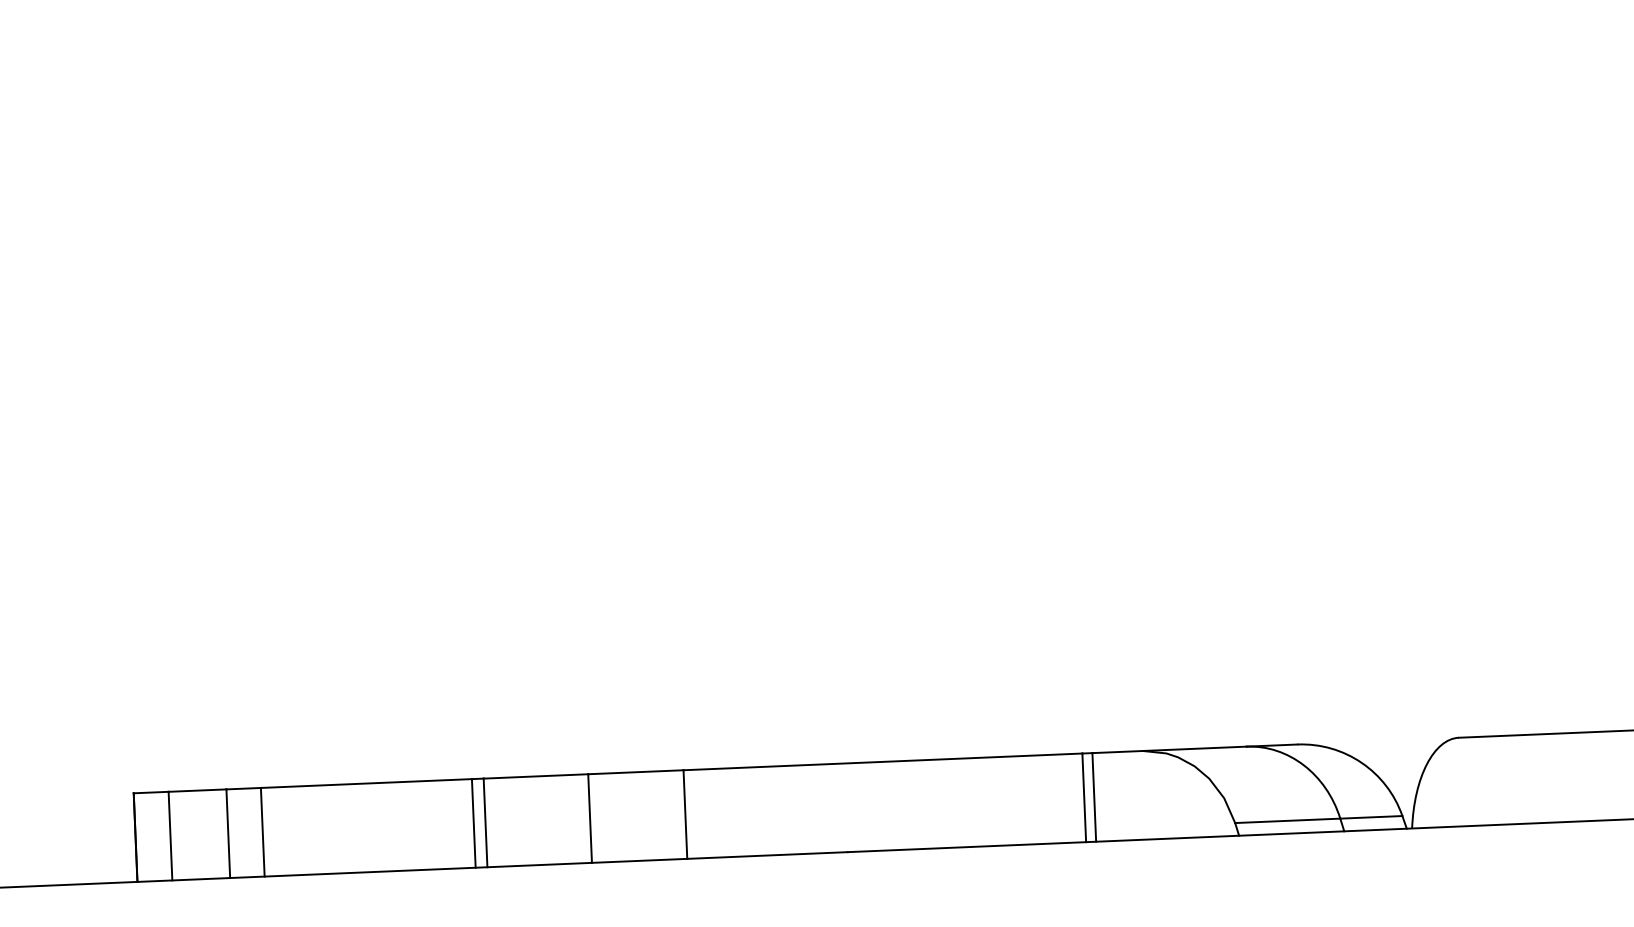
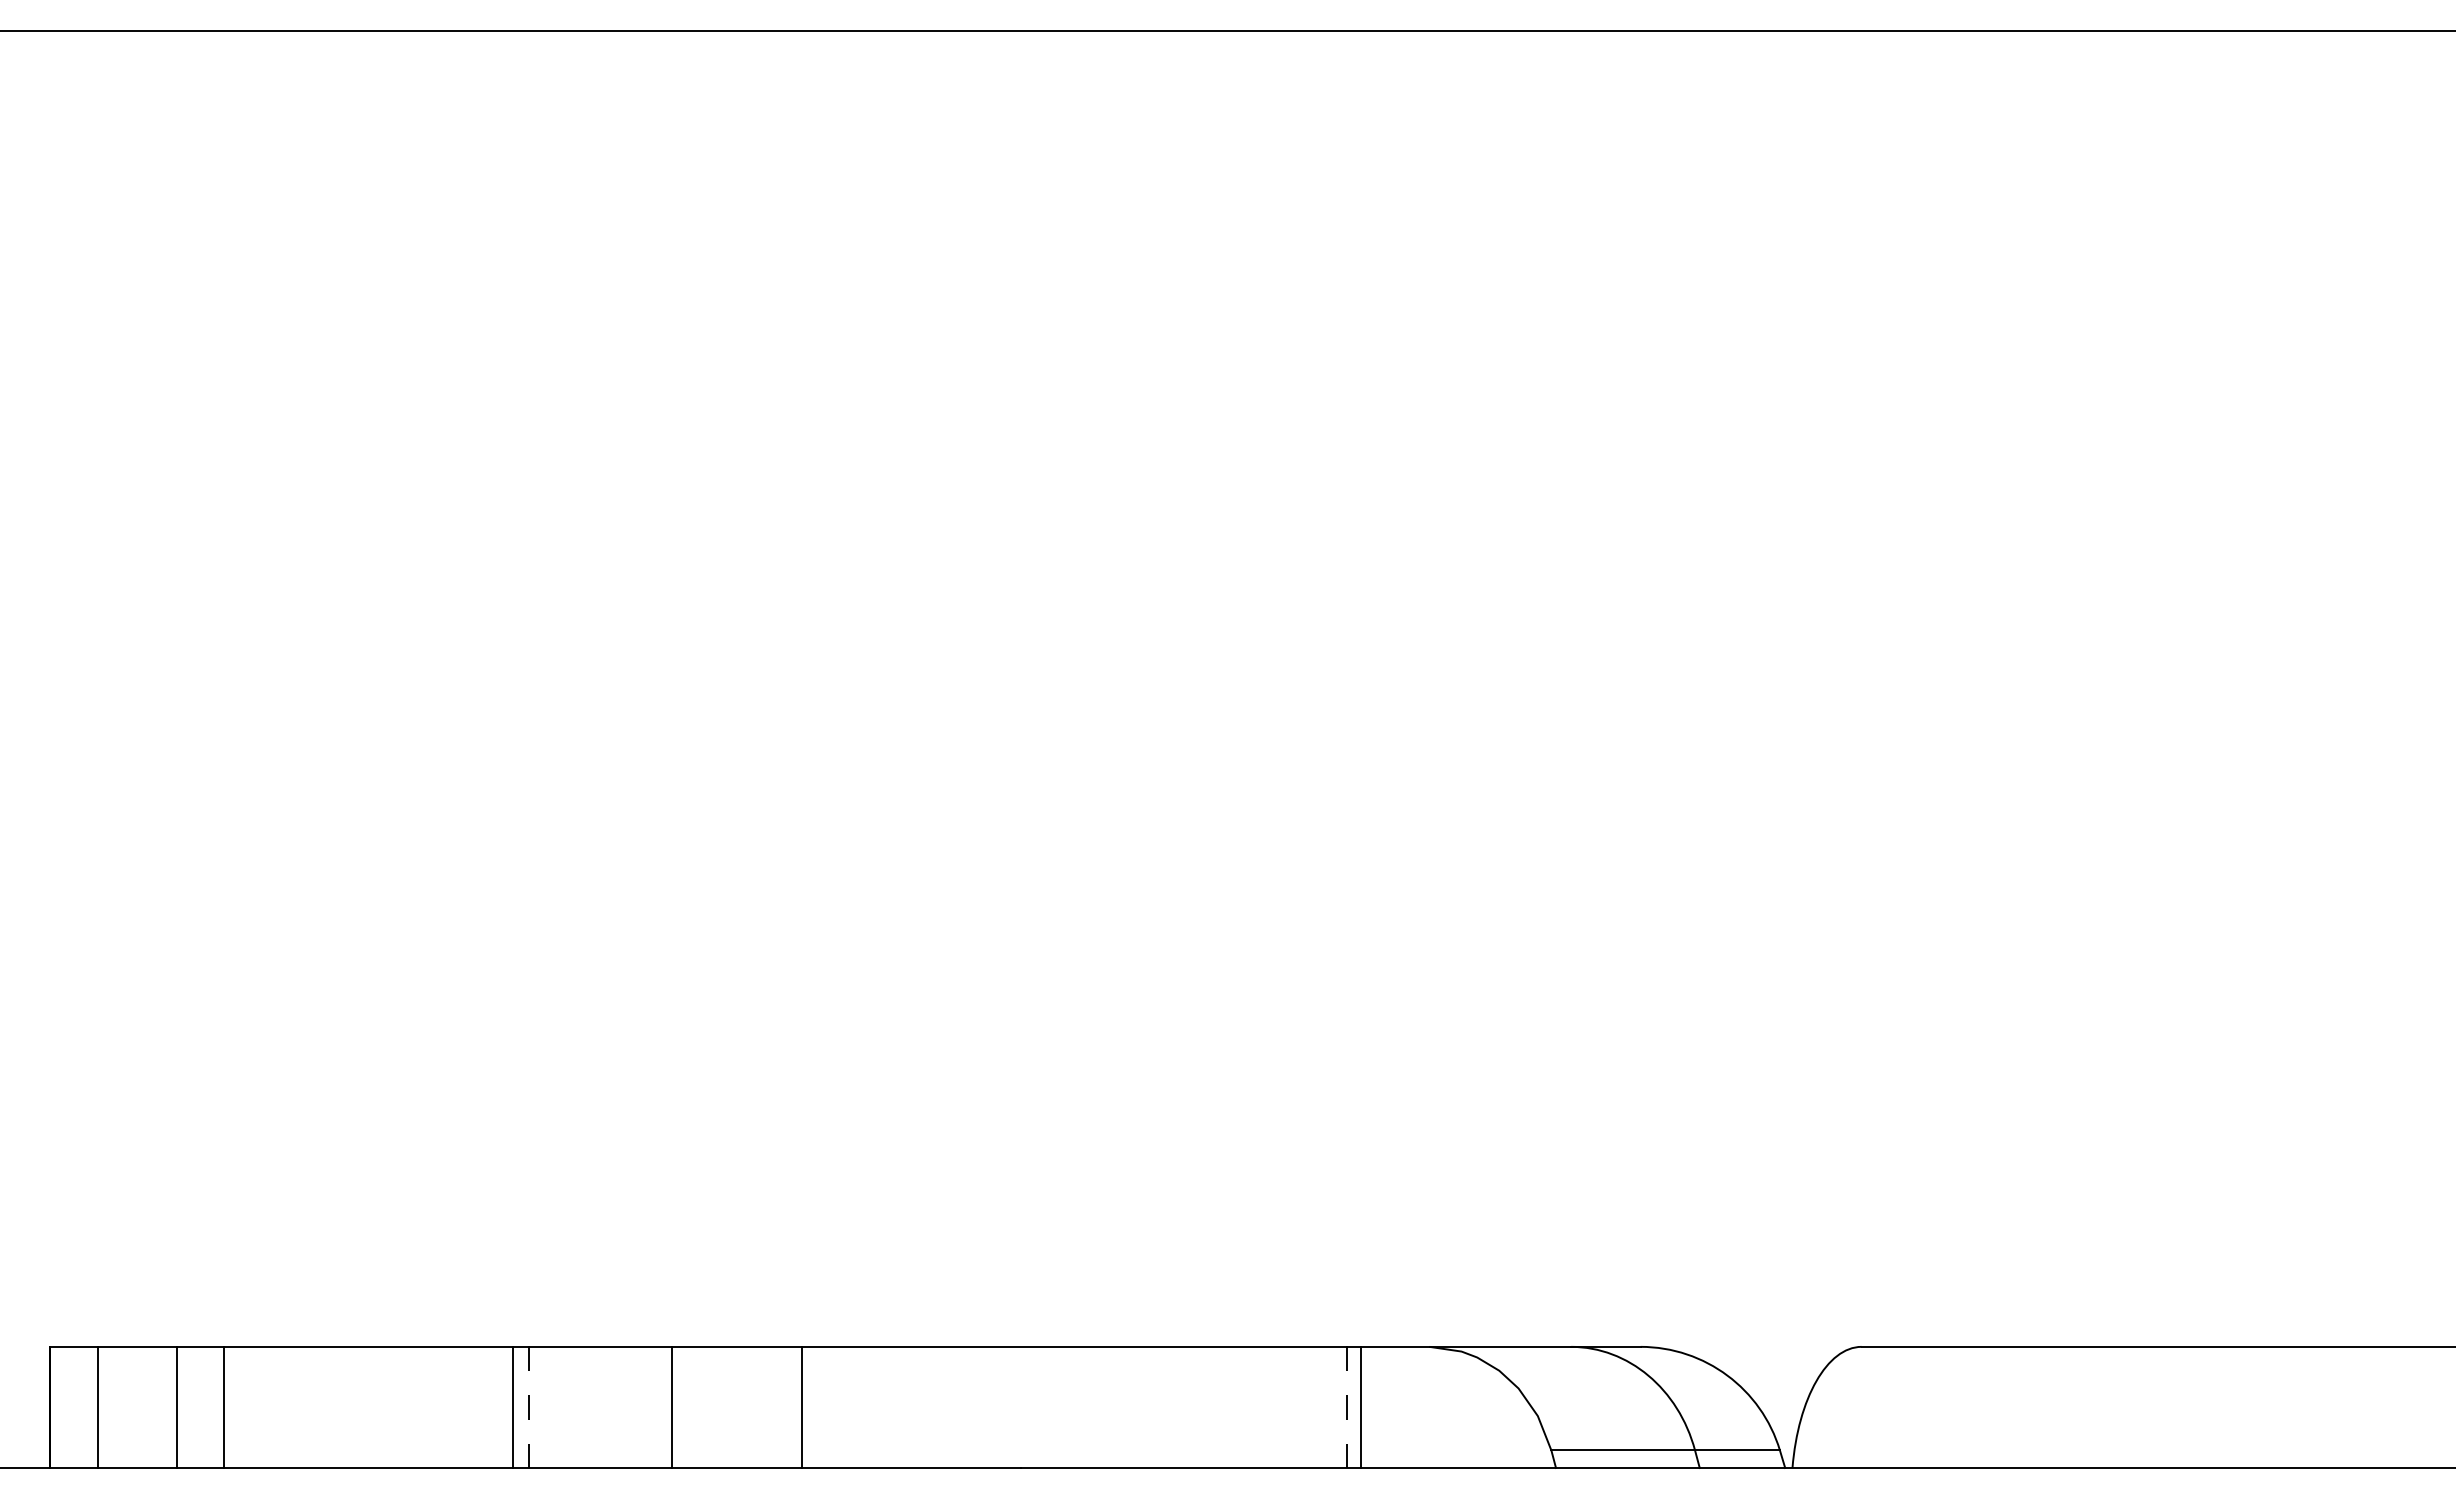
line: (1083, 797) -> (1346, 1407), solid -> dashed
line: (485, 822) -> (528, 1407), solid -> dashed

